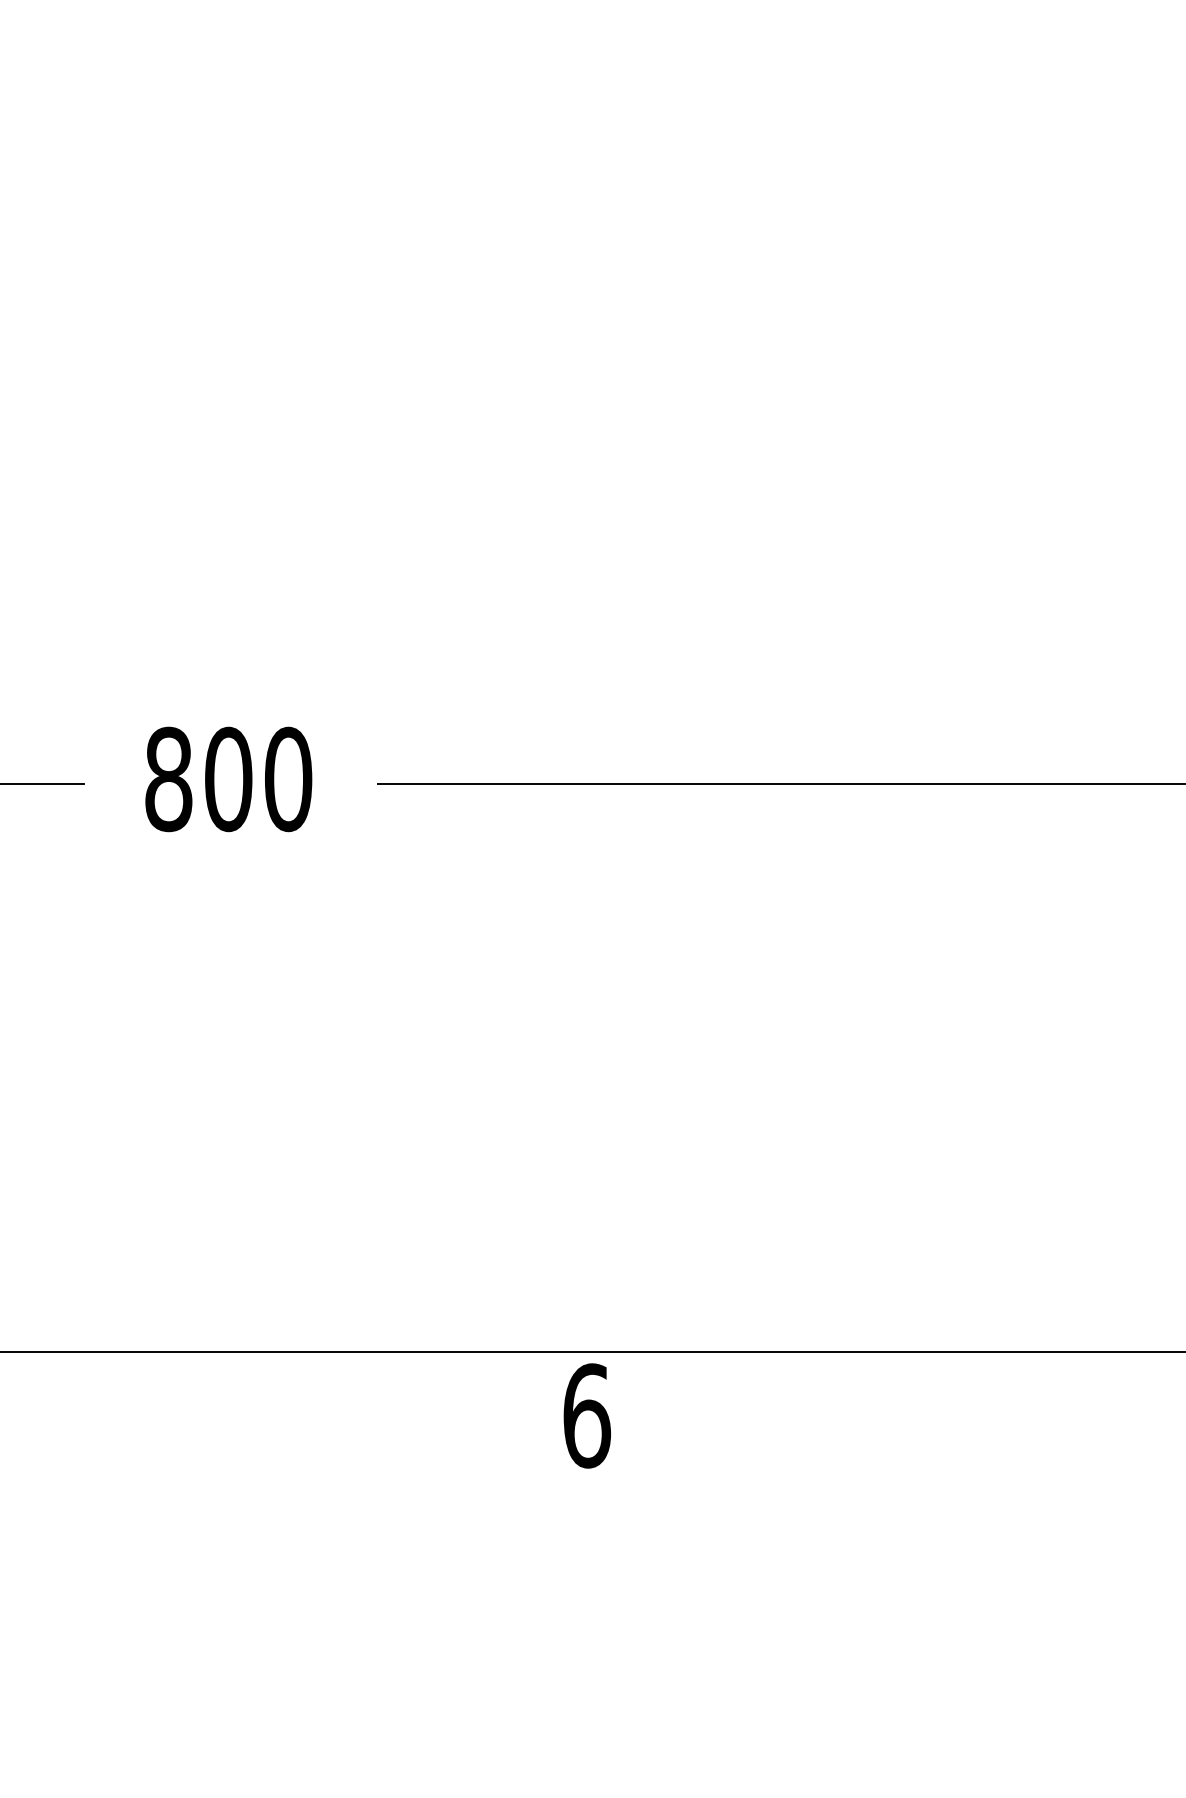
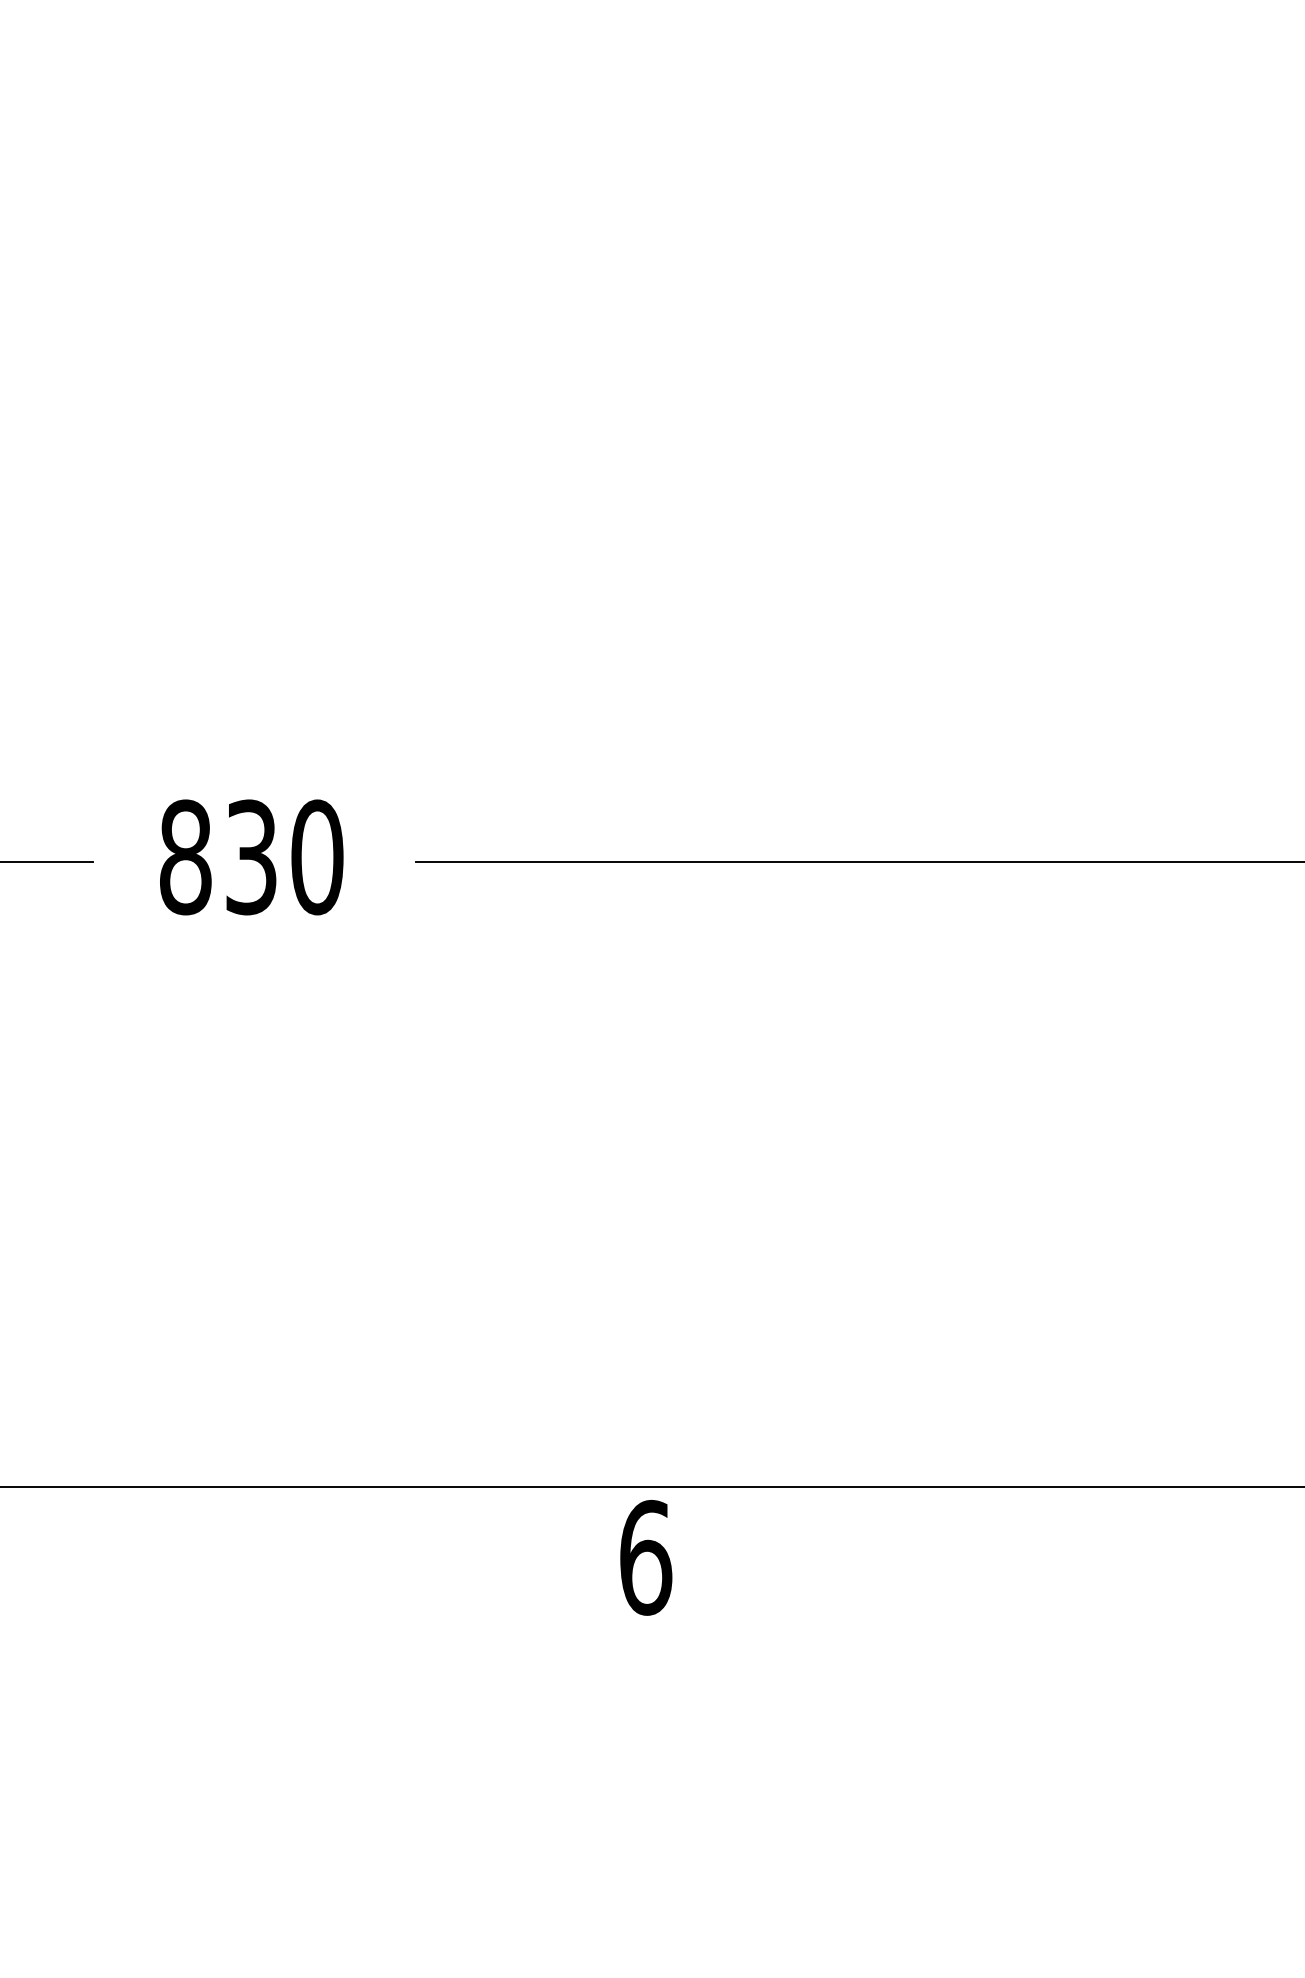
text: (228, 779) -> (251, 857), 800 -> 830

